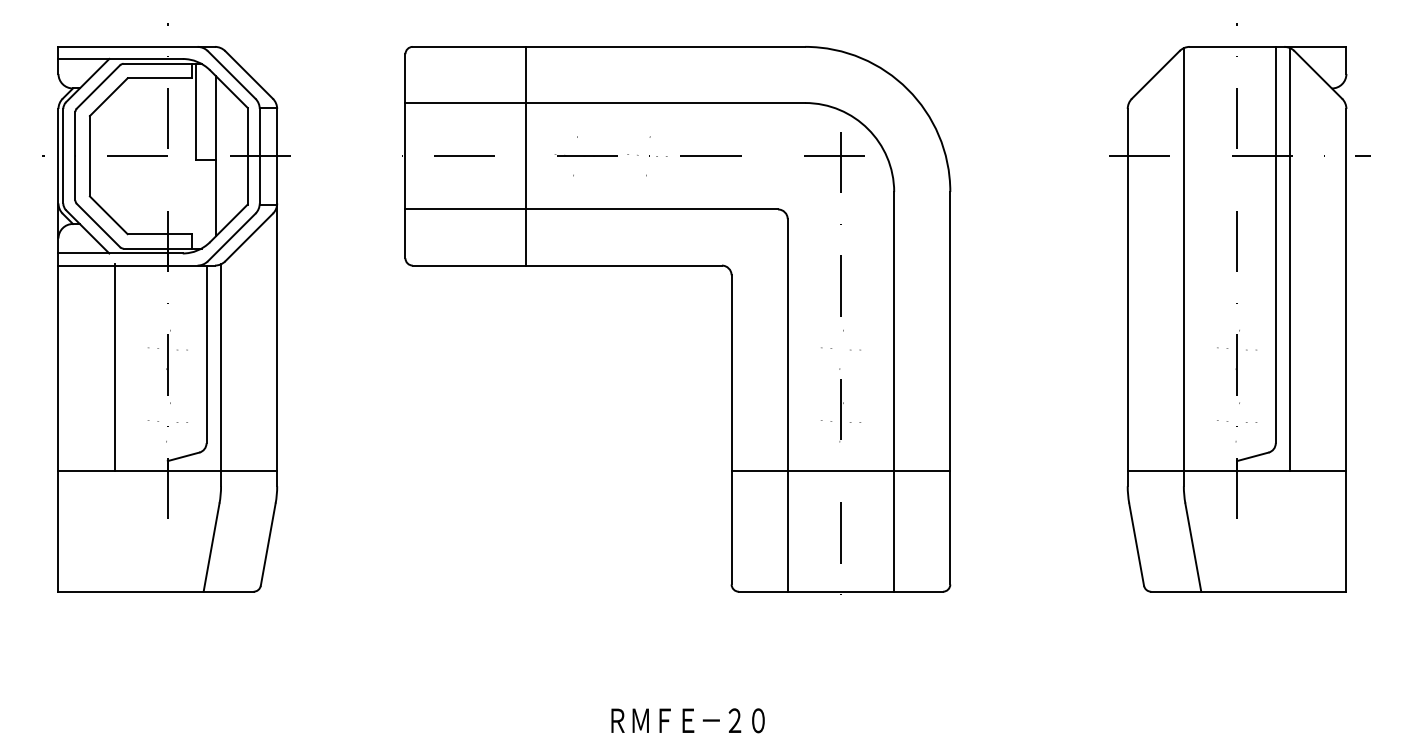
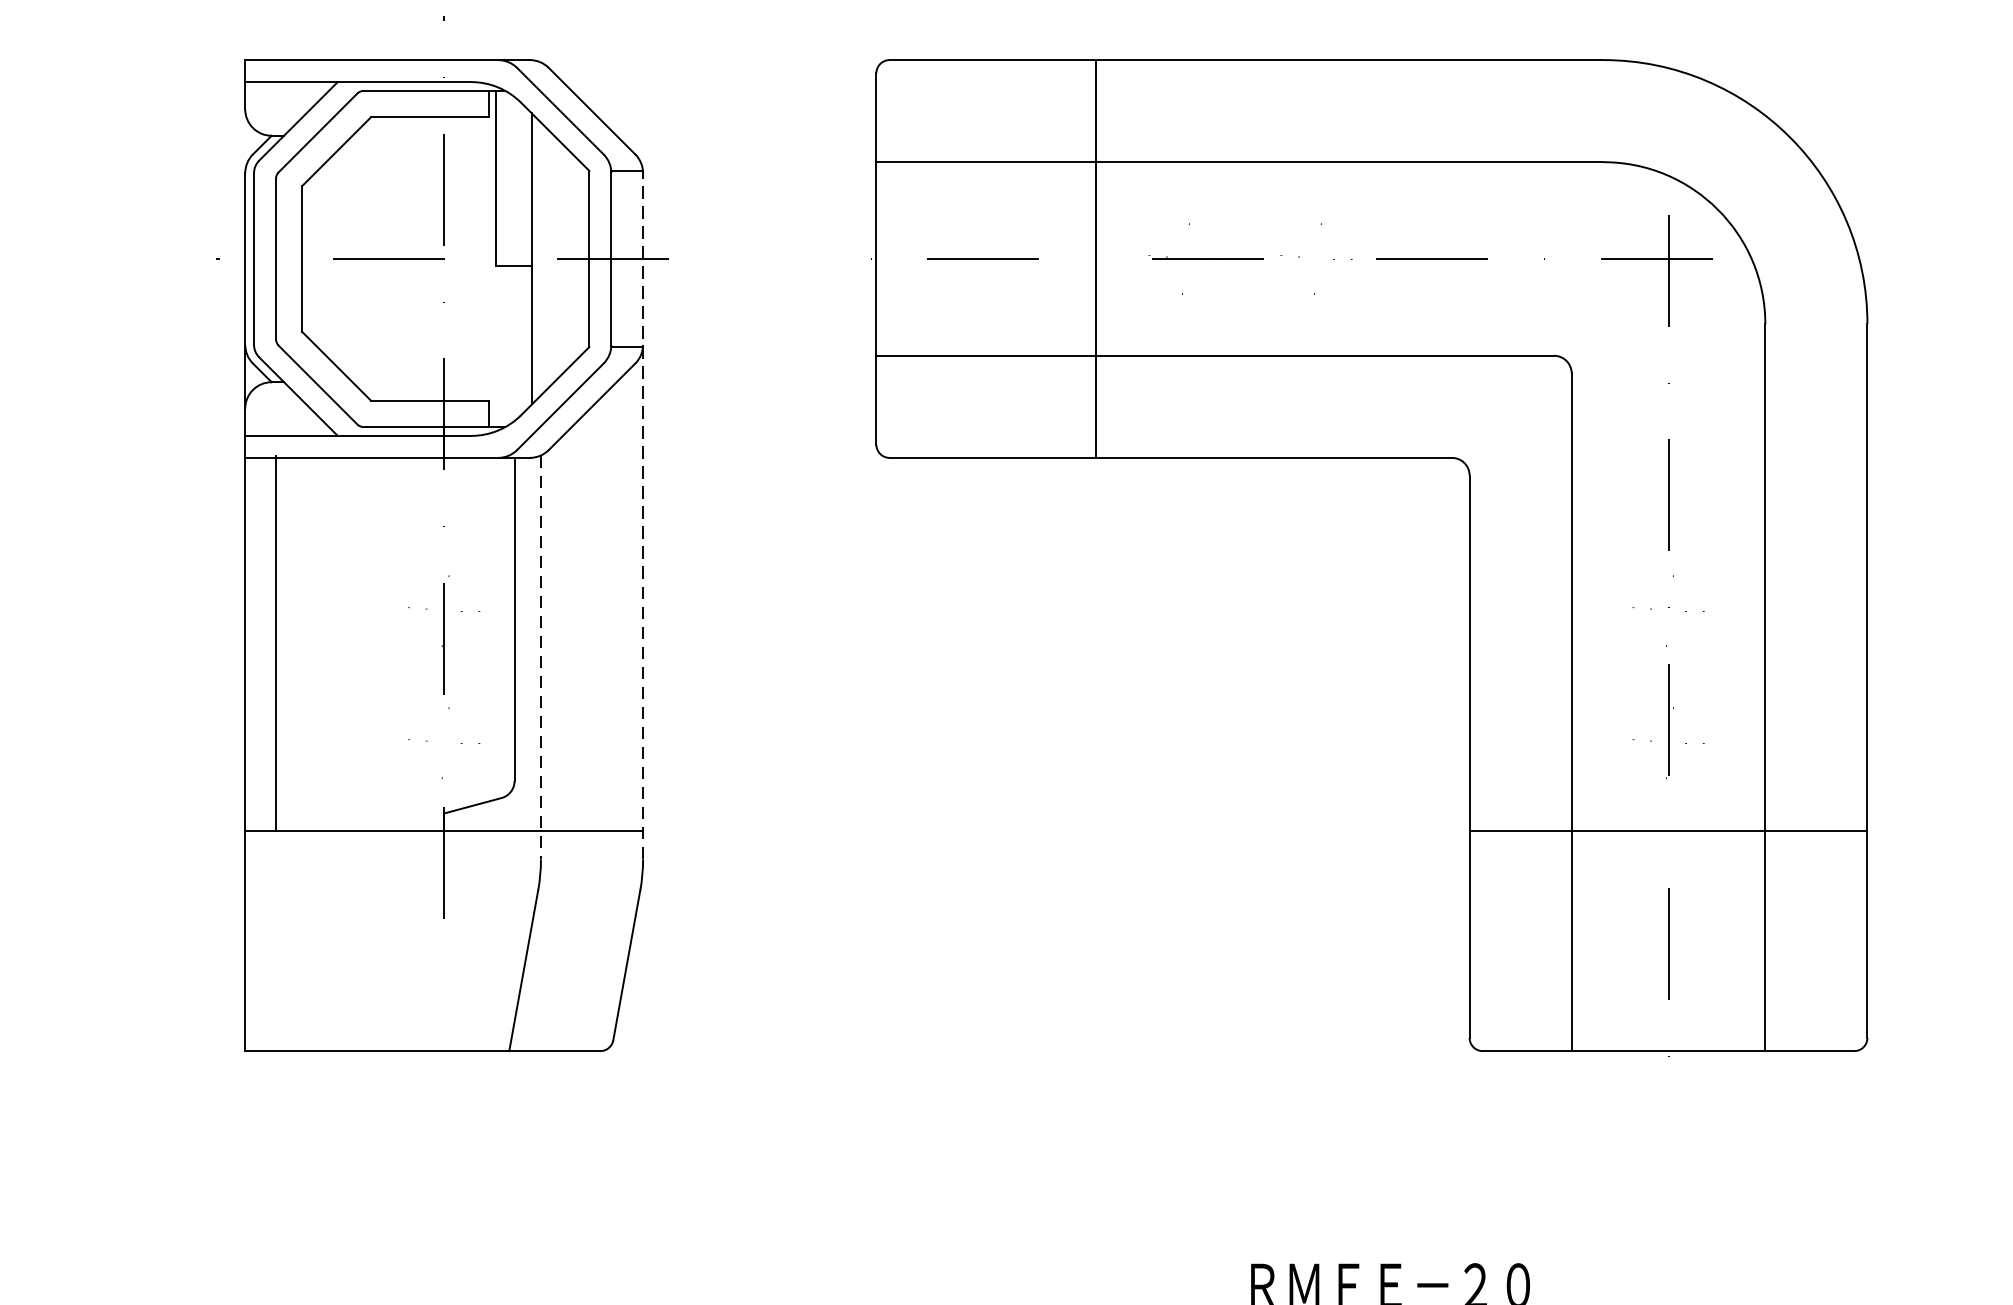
line: (277, 297) -> (643, 515), solid -> dashed
line: (114, 367) -> (276, 643), moved
line: (221, 375) -> (541, 657), solid -> dashed

